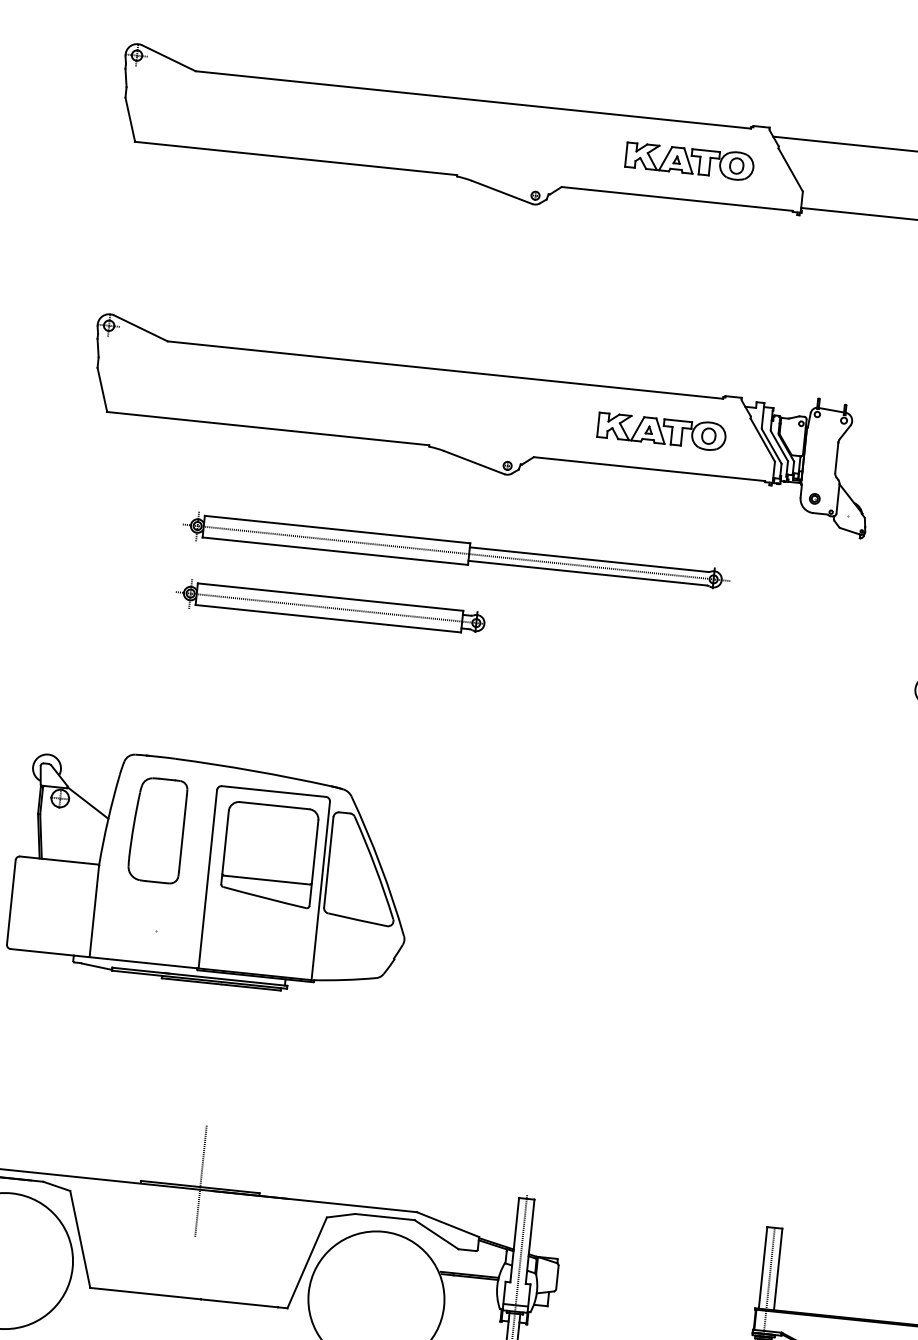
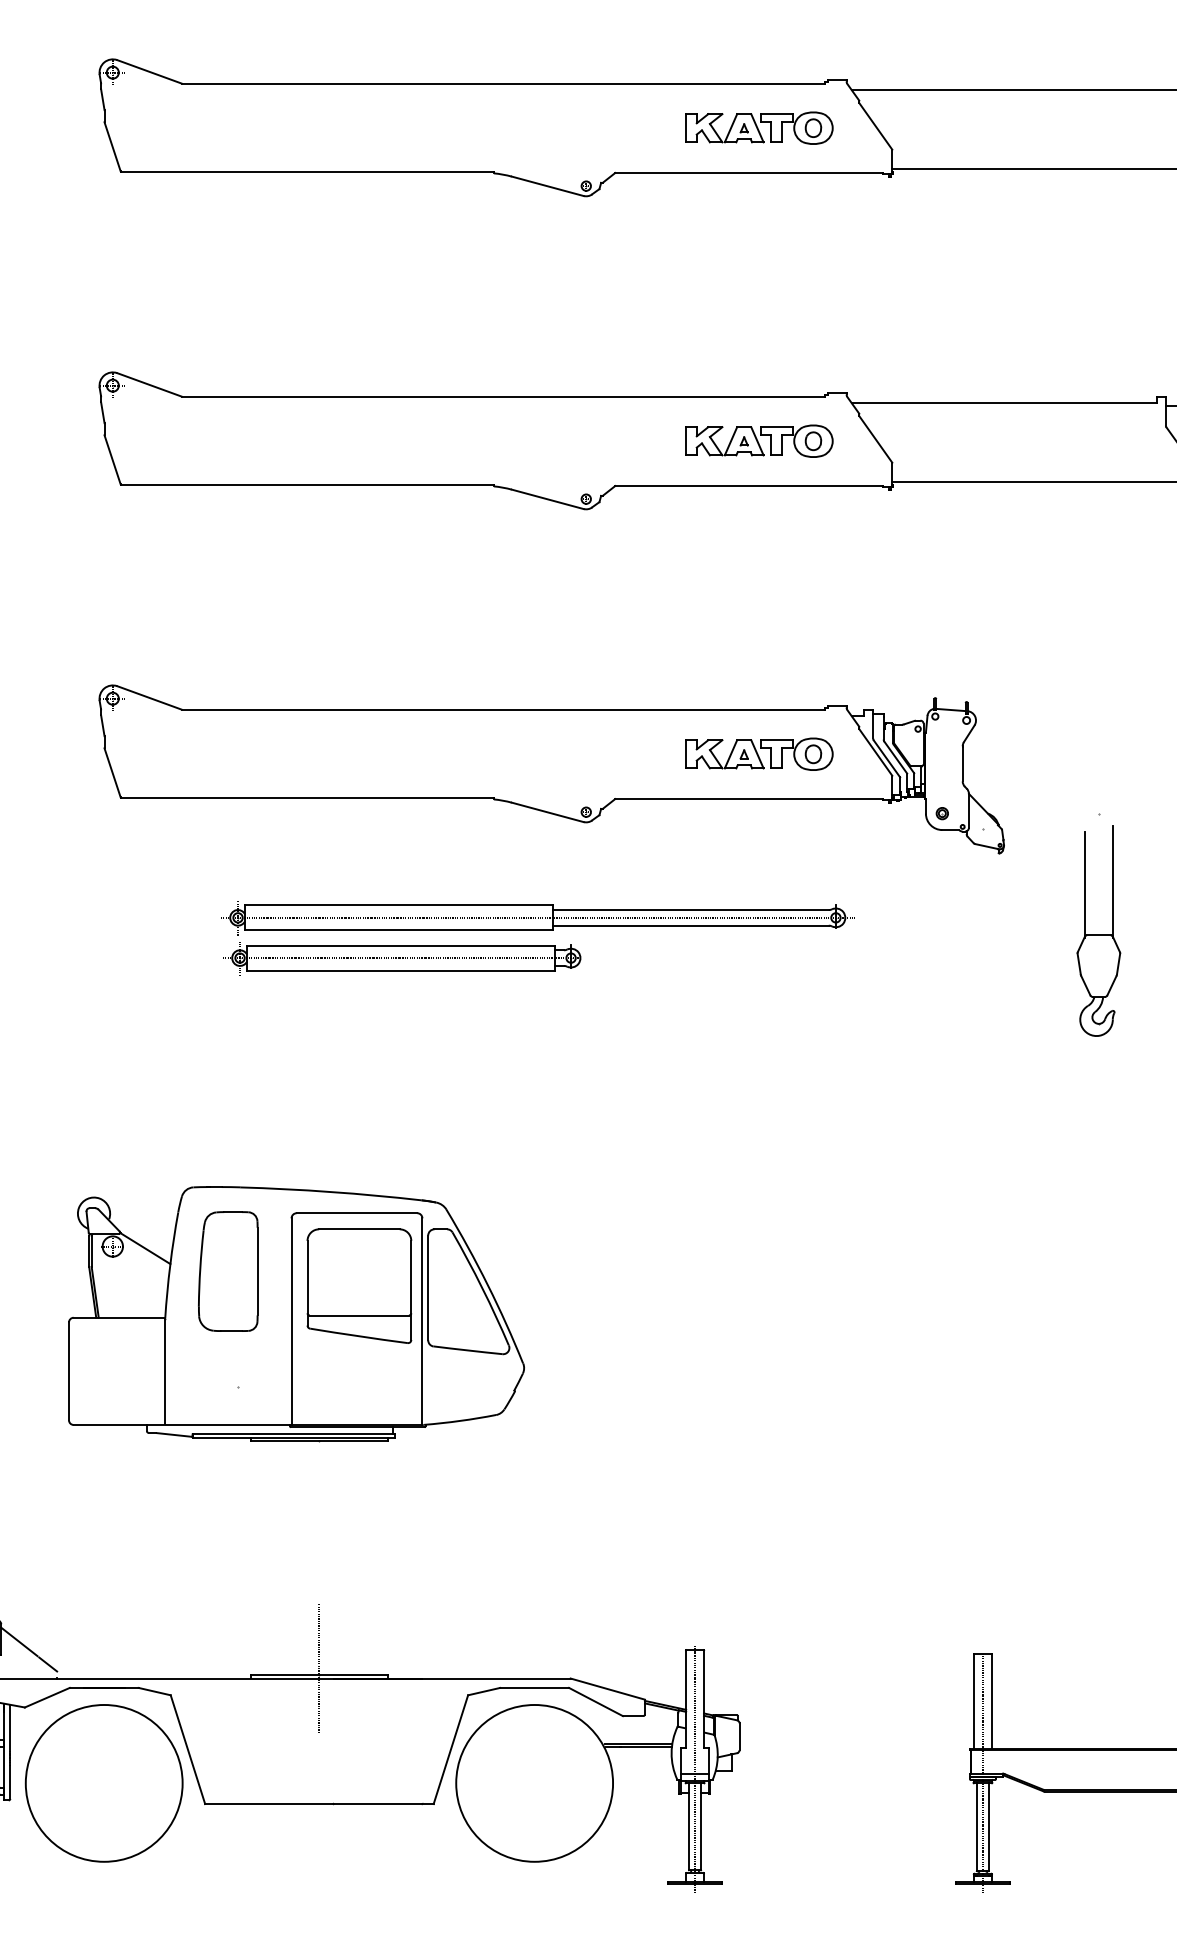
part: (330, 608) -> (402, 958), moved

